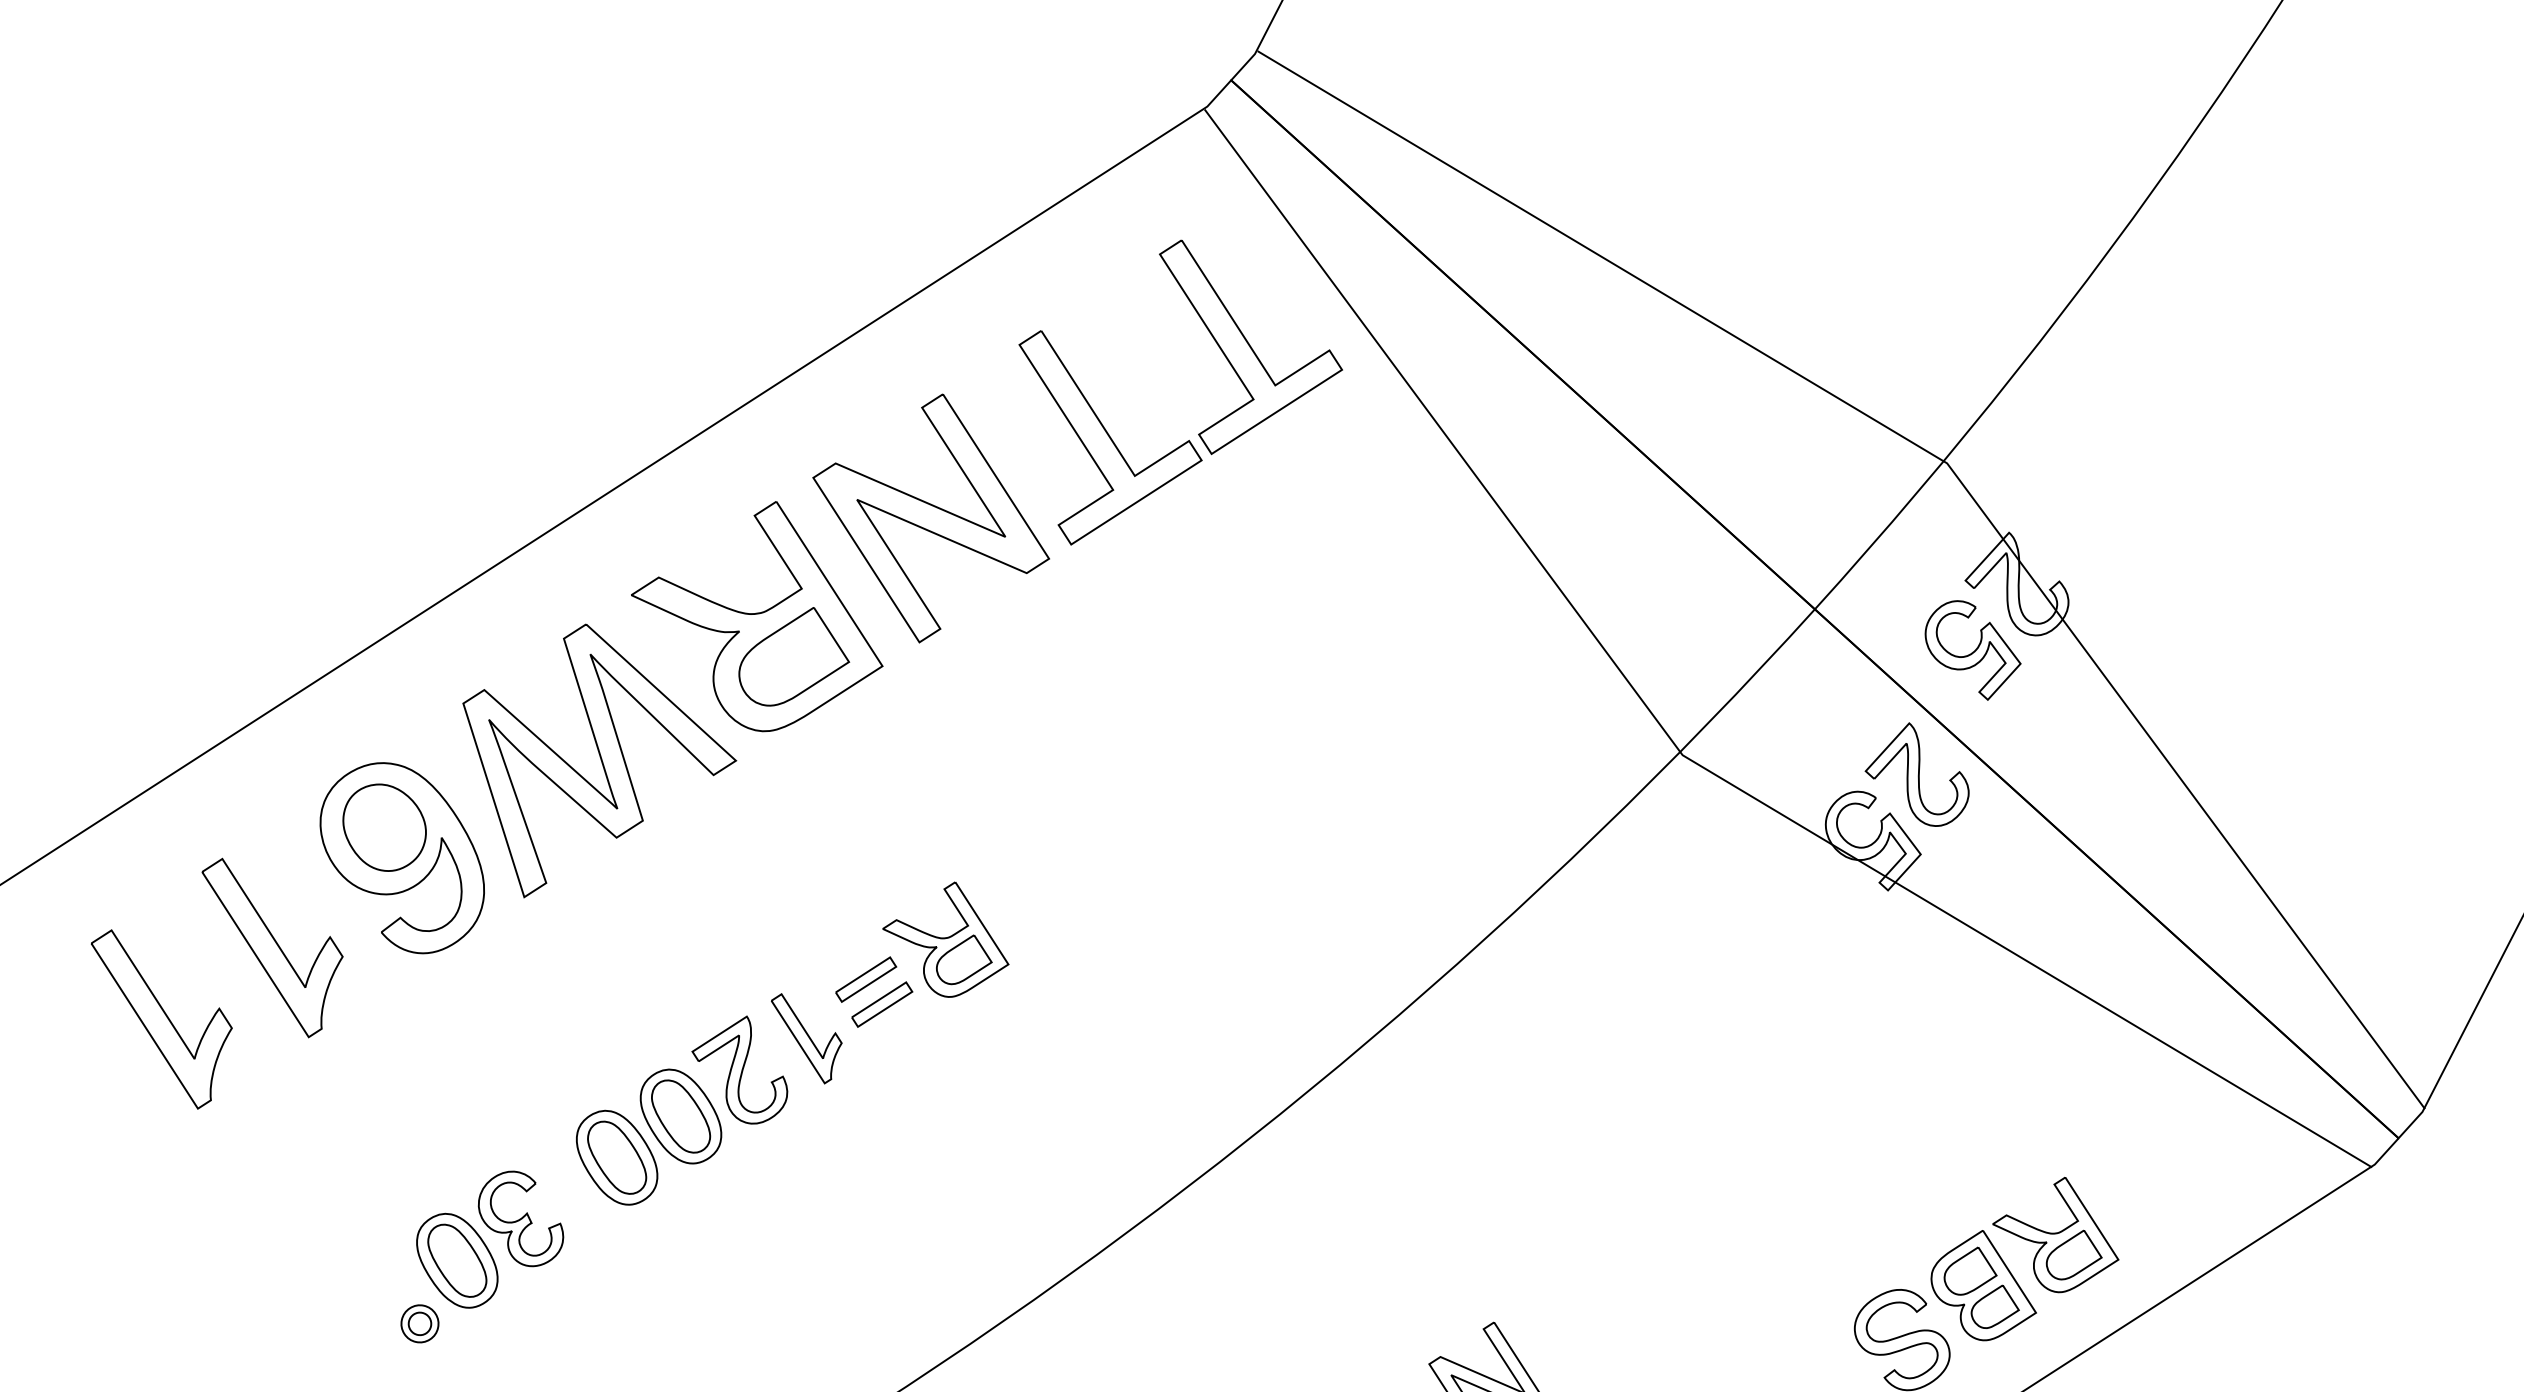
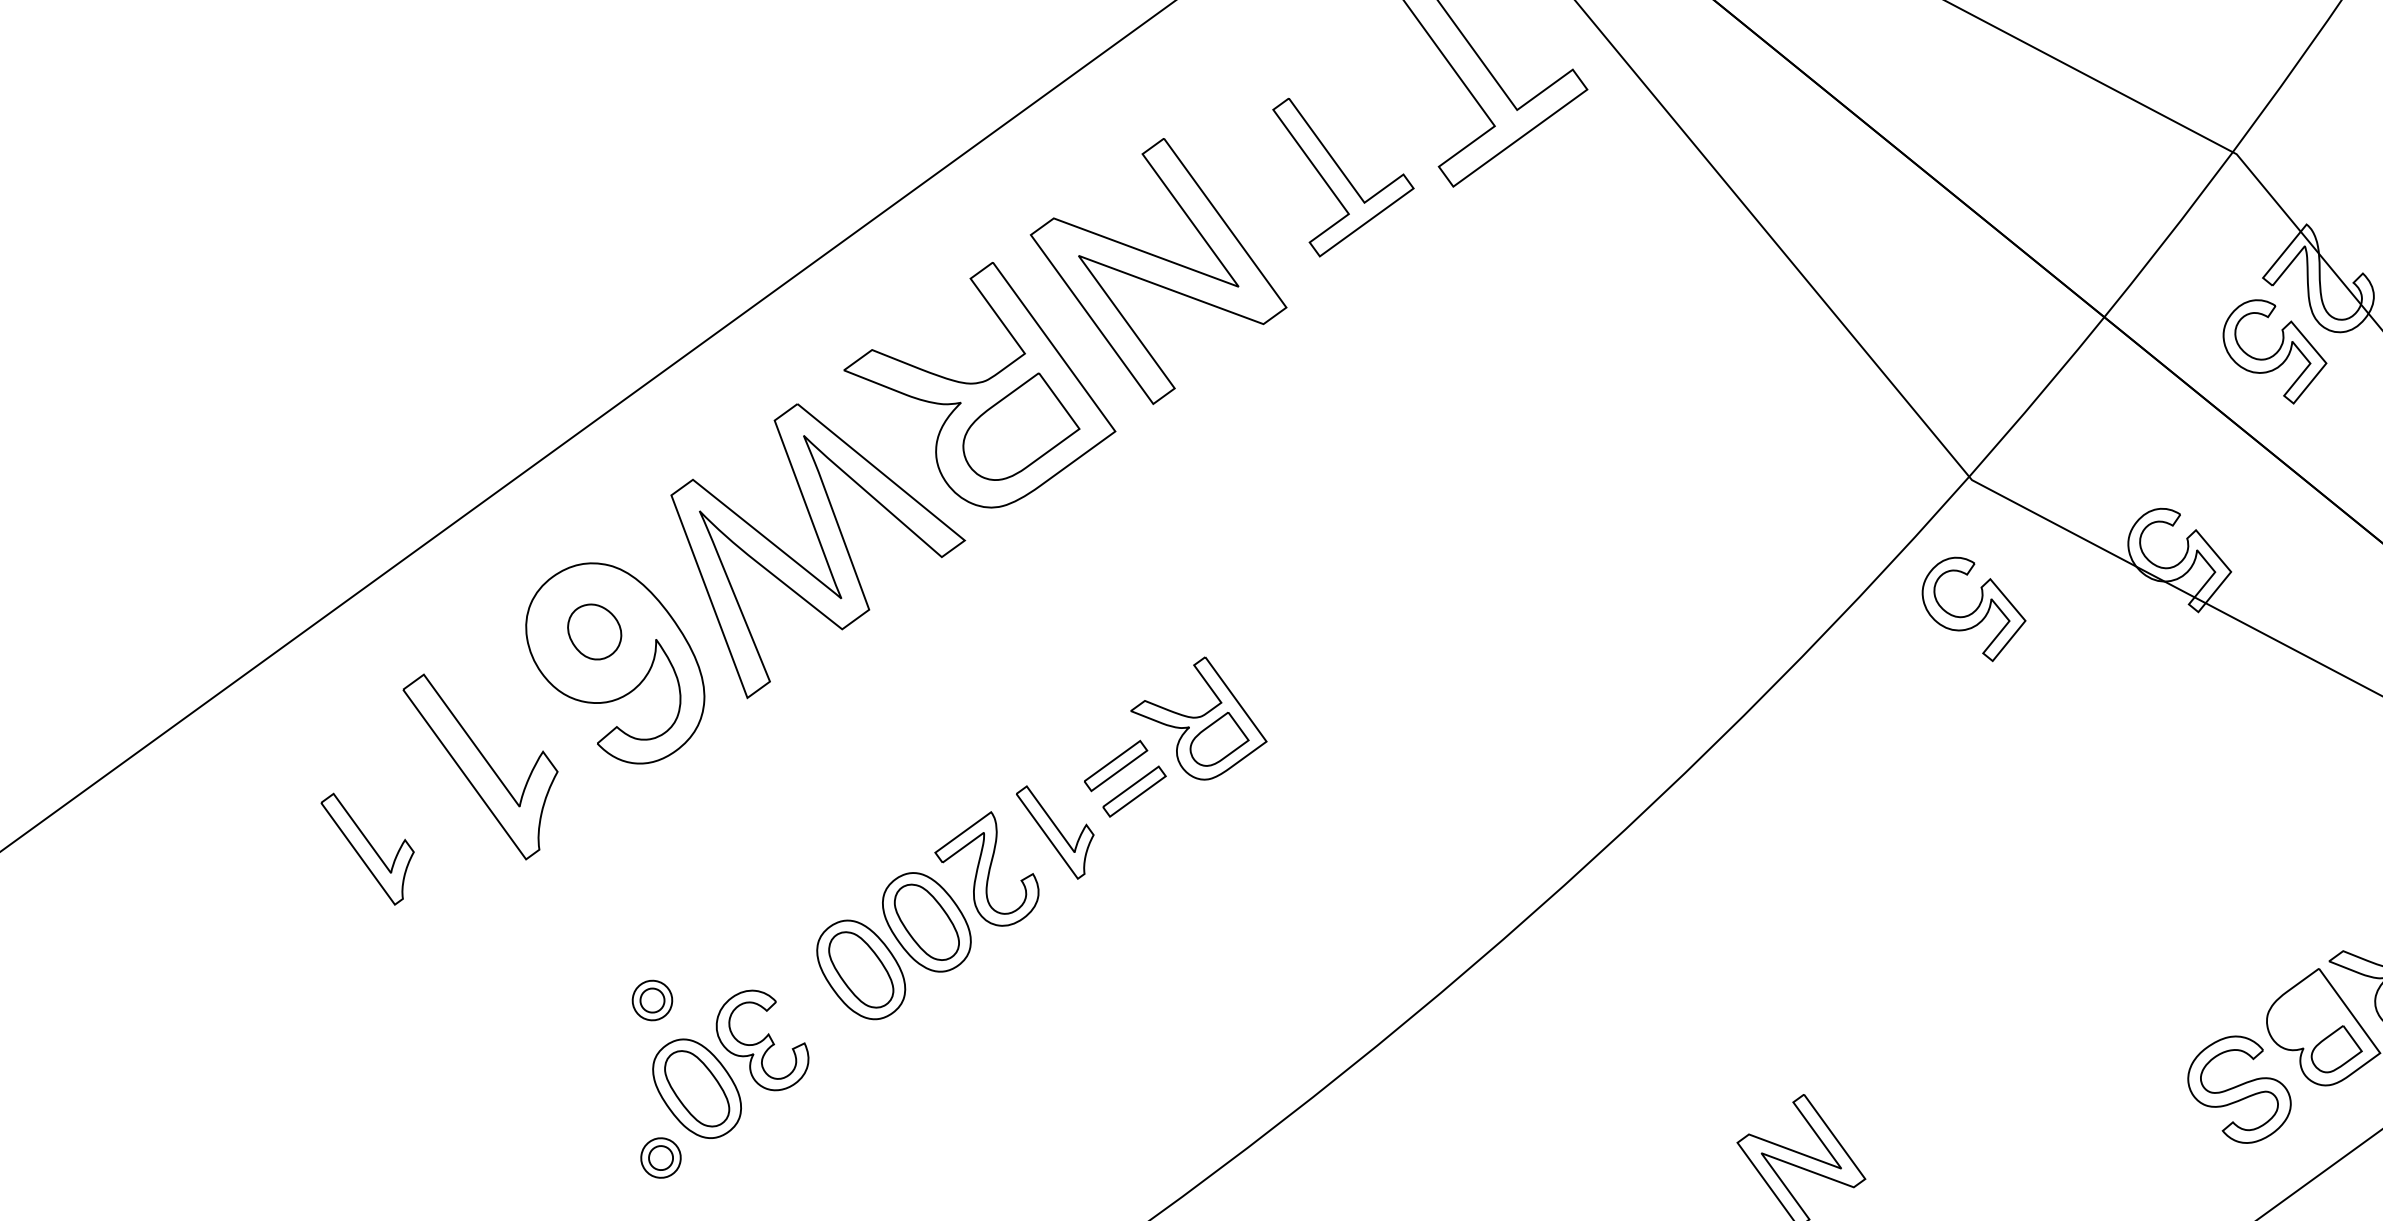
part: (1110, 437) -> (1344, 174), size x0.7
part: (1916, 774) -> (2221, 487), removed
part: (384, 827) -> (594, 631), size x0.6
part: (1677, 876) -> (1973, 609), added
part: (161, 1019) -> (368, 849), size x0.6
part: (419, 1175) -> (651, 1000), added
part: (1970, 1270) -> (2308, 1011), removed

